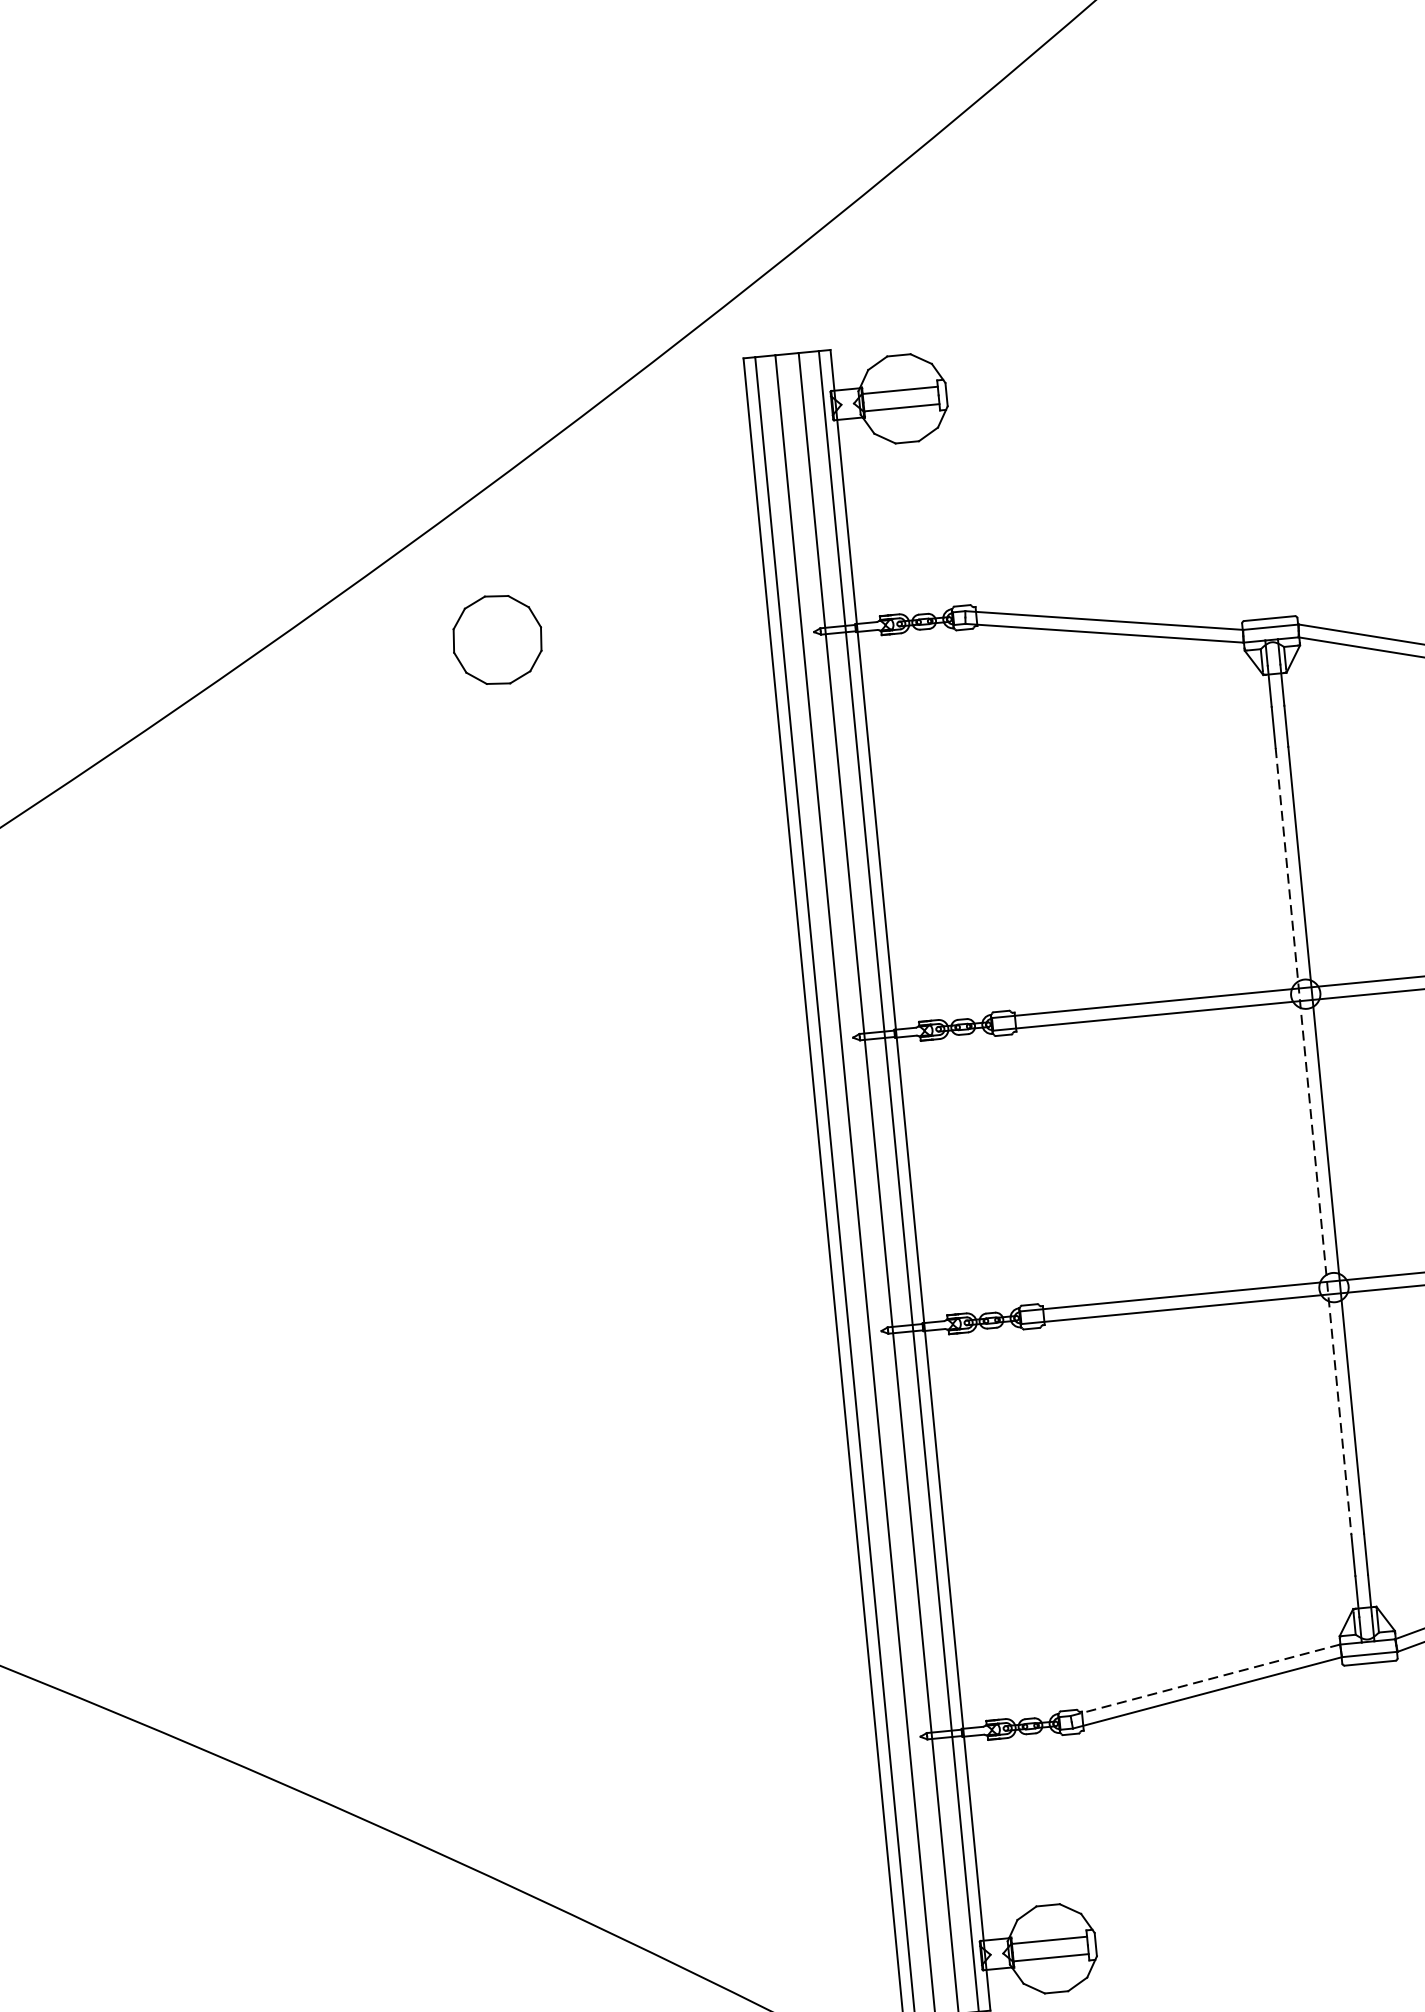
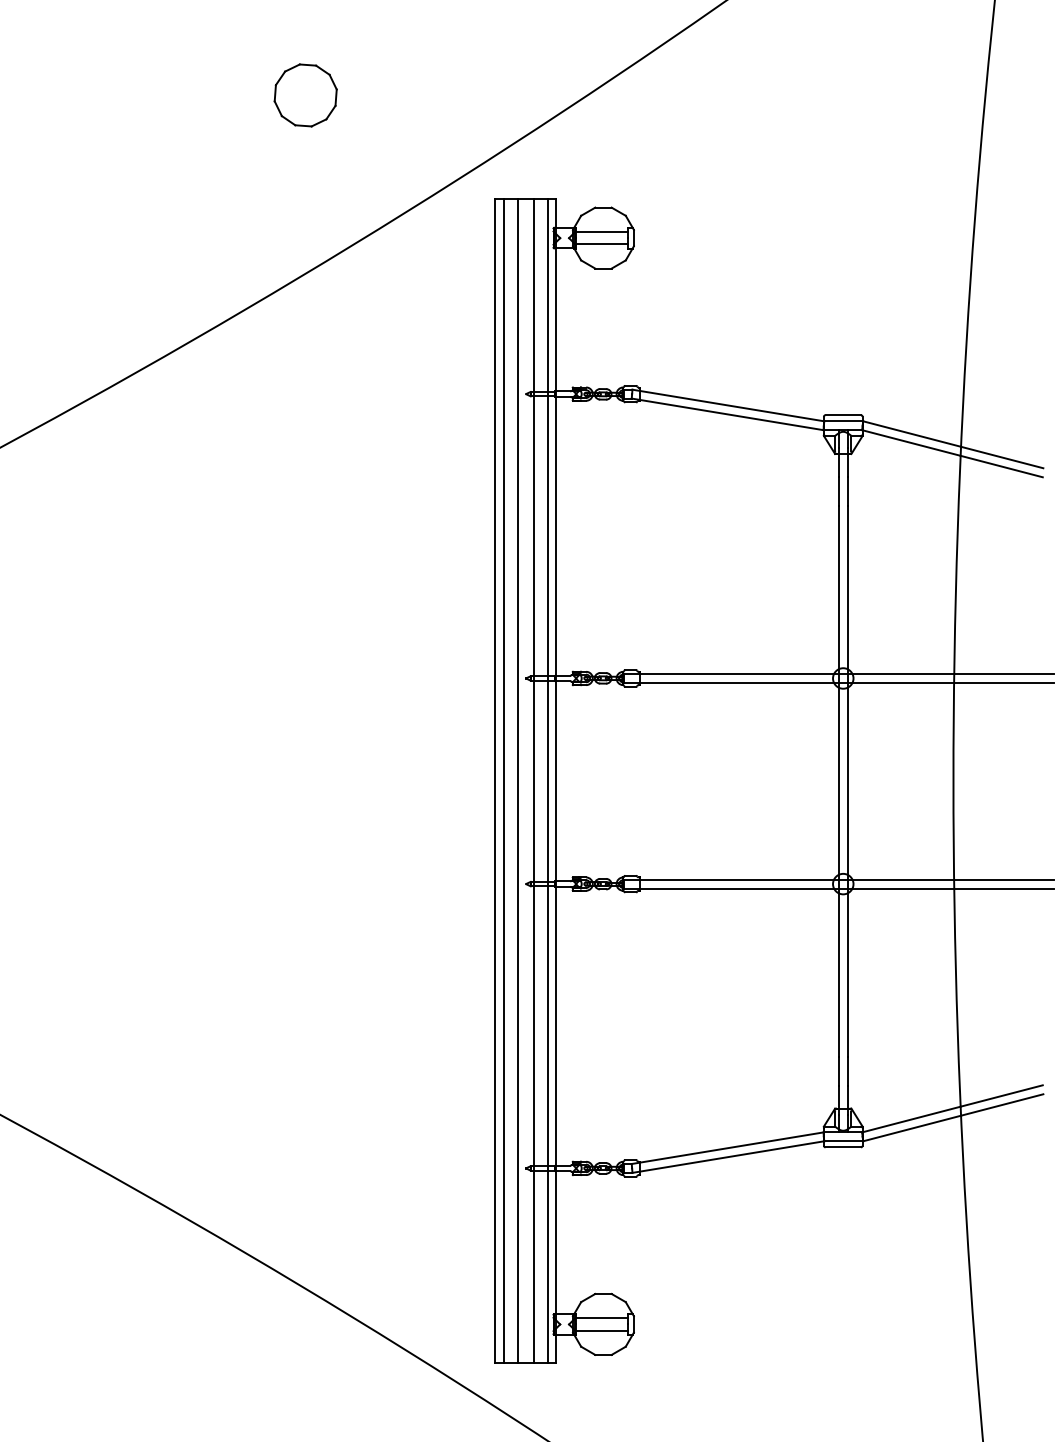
part: (497, 640) -> (305, 95), moved
line: (1313, 1141) -> (838, 781), dashed -> solid
line: (1205, 1680) -> (727, 1148), dashed -> solid

